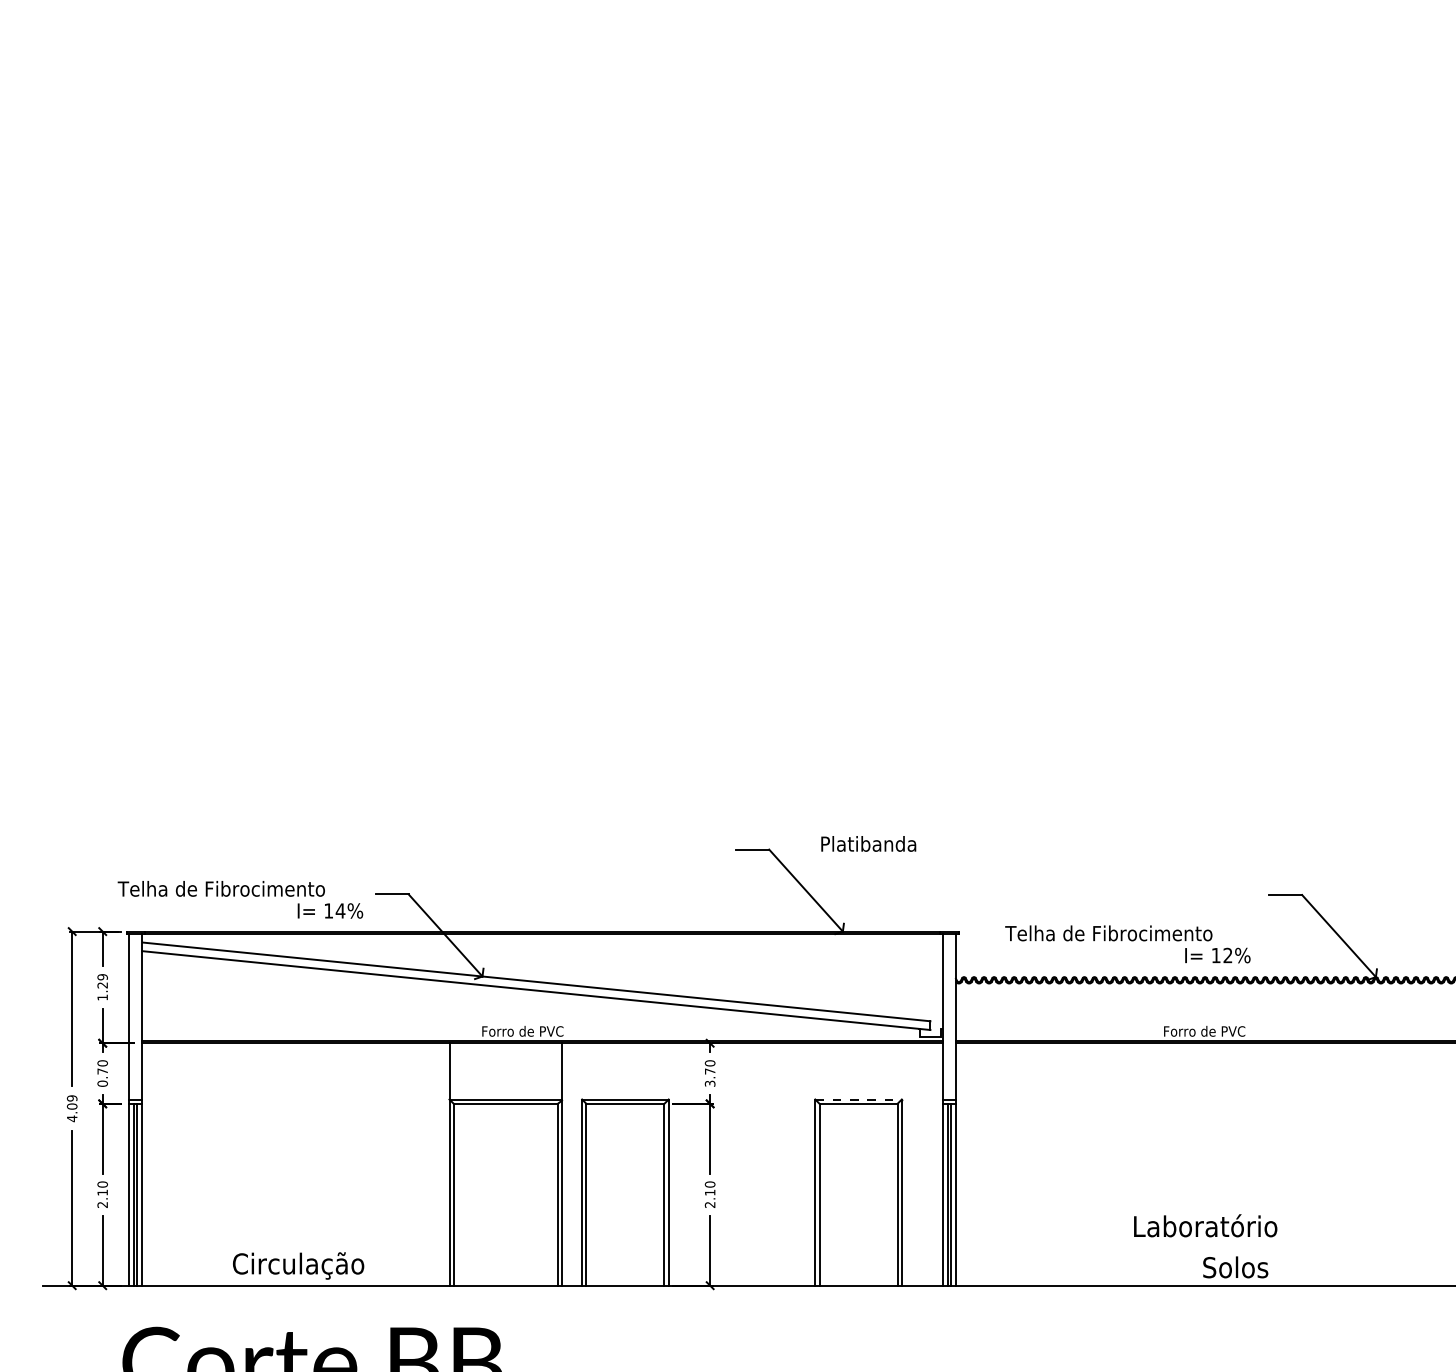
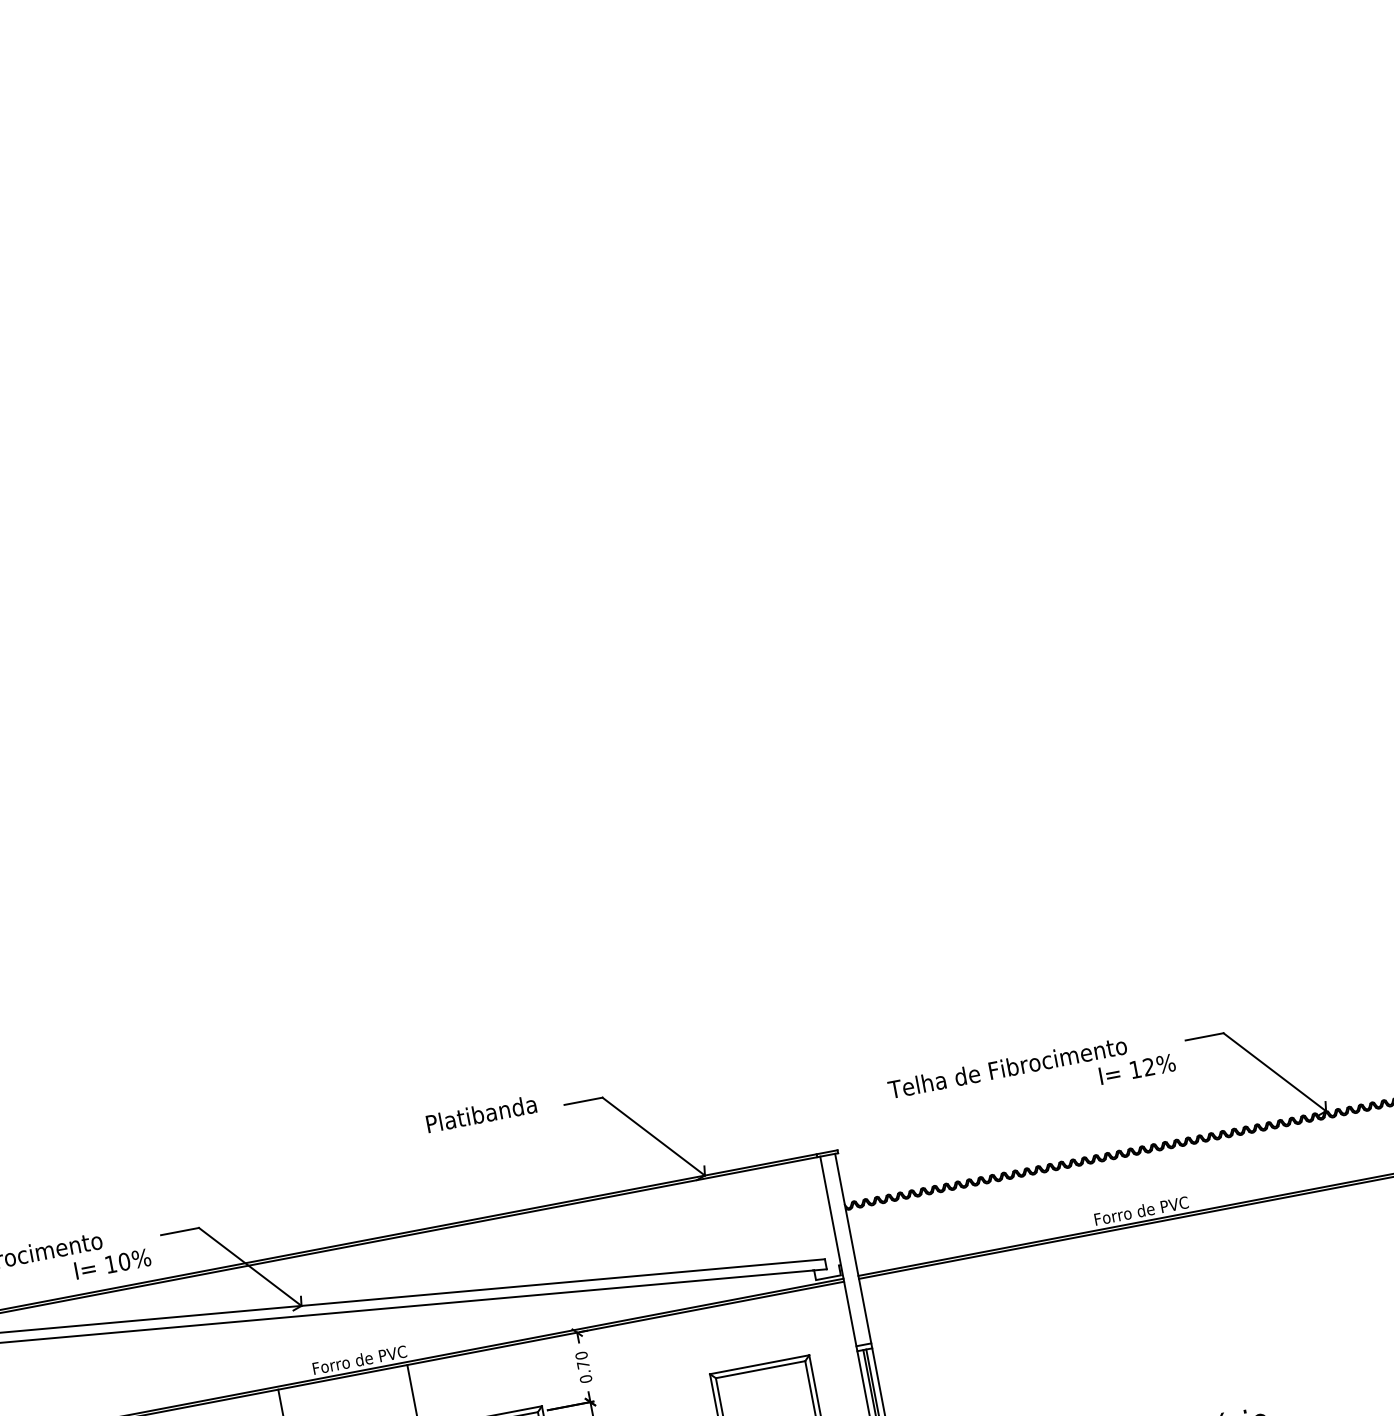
text: (868, 843) -> (481, 1113), moved
text: (340, 910) -> (124, 1261), 14%%% -> 10%%%
text: (1127, 944) -> (1031, 1076), moved
text: (710, 1083) -> (586, 1378), 3.70 -> 0.70
line: (859, 1099) -> (760, 1364), dashed -> solid

